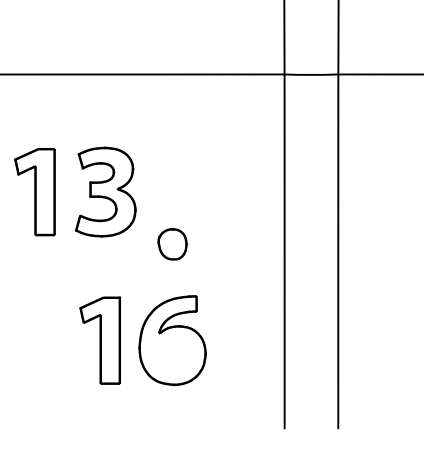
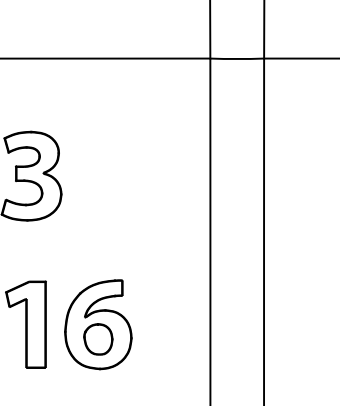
part: (172, 244) -> (98, 339), moved

